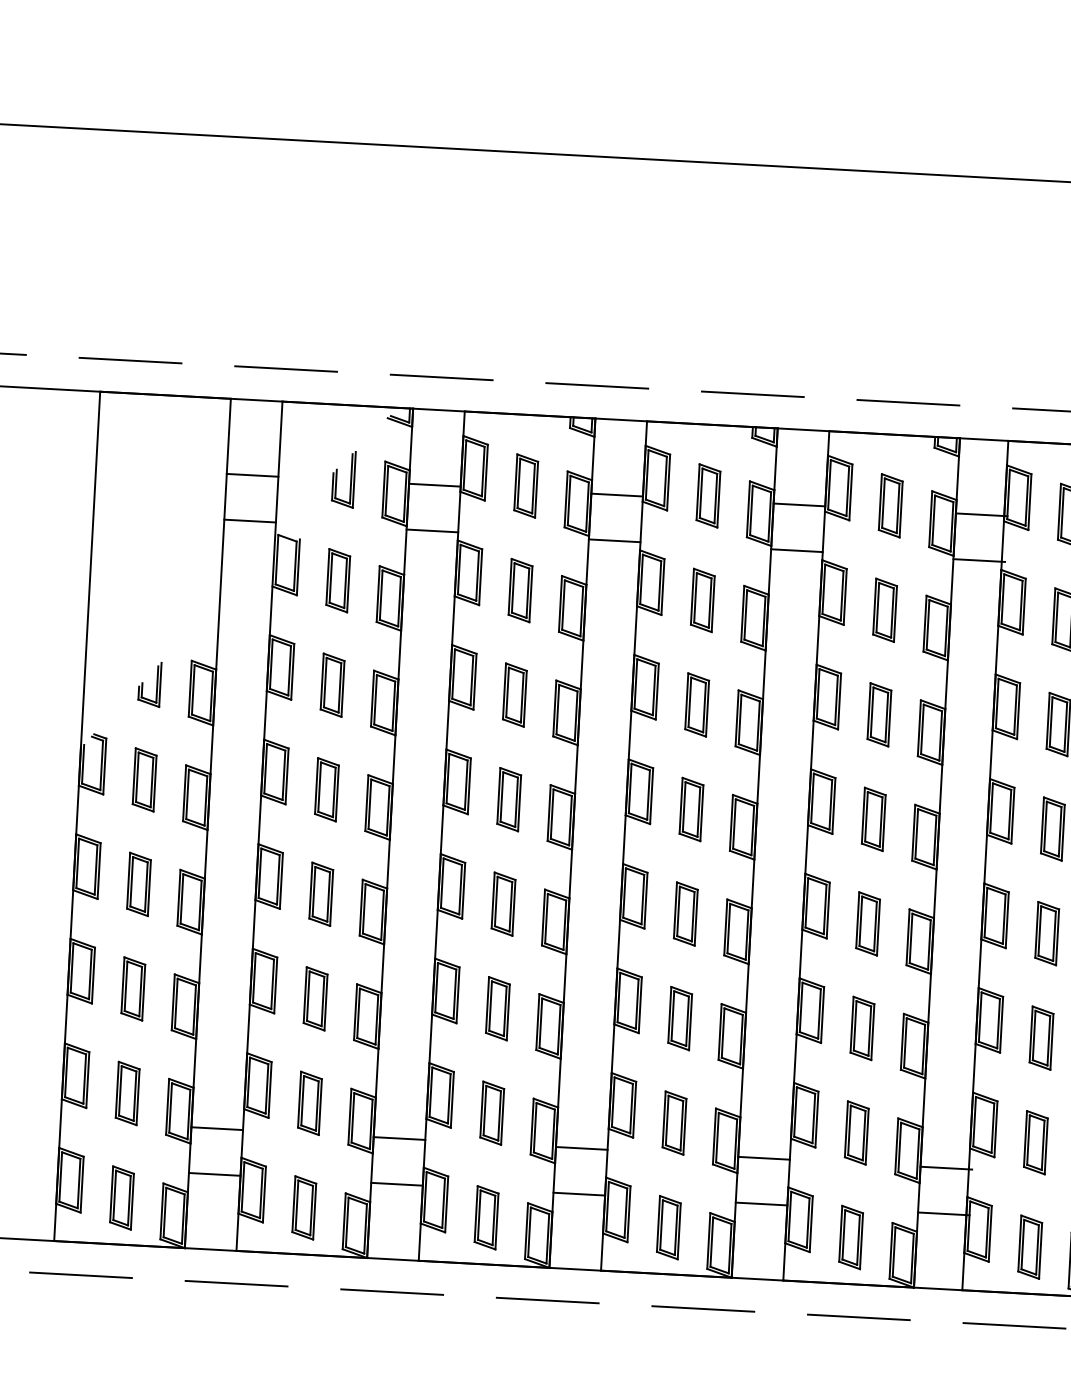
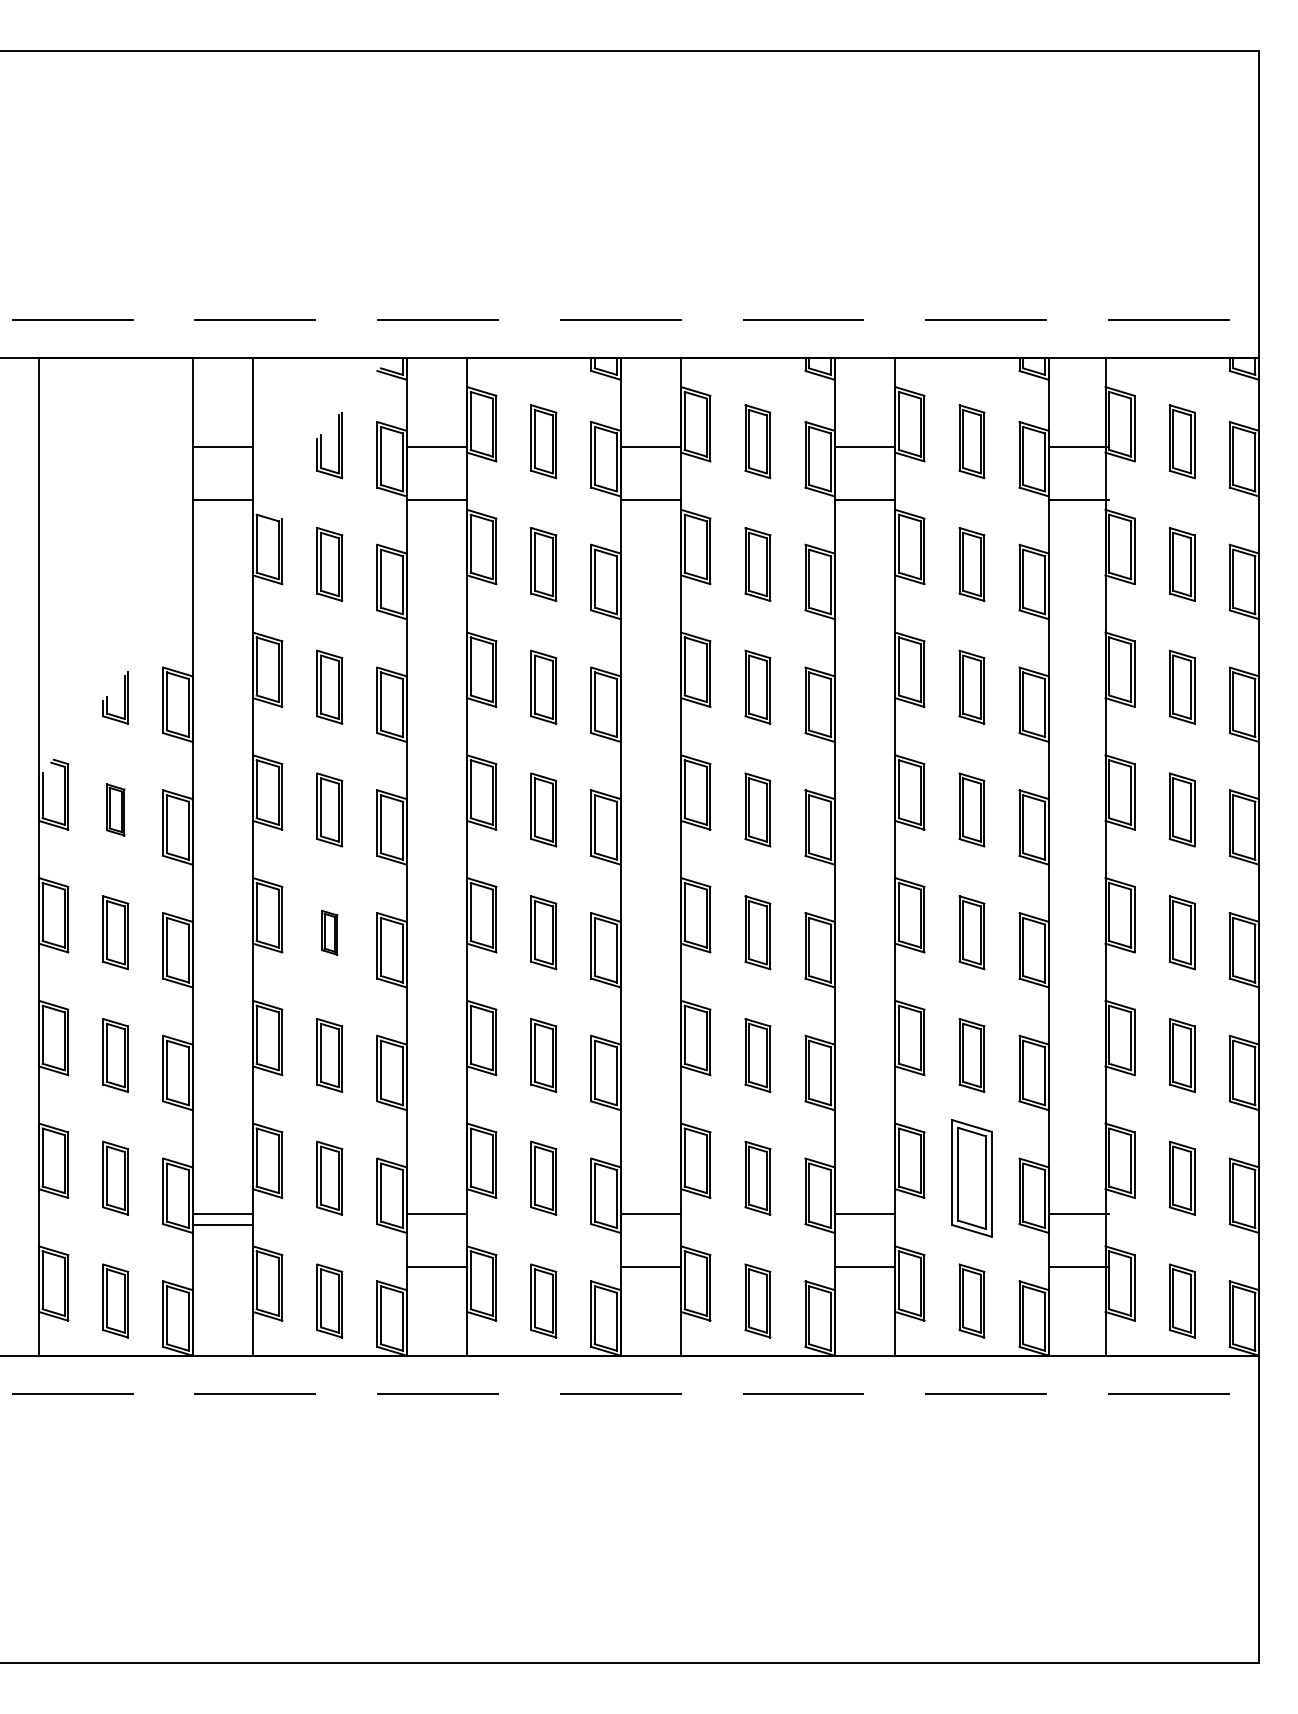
part: (144, 779) -> (115, 809), size x0.7
part: (321, 894) -> (329, 932), size x0.6
part: (856, 1132) -> (971, 1177), size x1.6
line: (214, 1174) -> (222, 1225), moved

